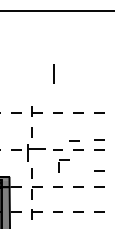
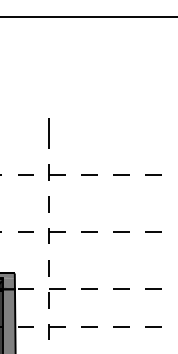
line: (53, 73) -> (48, 132), moved
line: (99, 139) -> (153, 215), removed
line: (74, 140) -> (115, 217), removed
part: (36, 152) -> (56, 235), size x0.62
part: (63, 165) -> (98, 255), removed
line: (99, 170) -> (153, 263), removed

